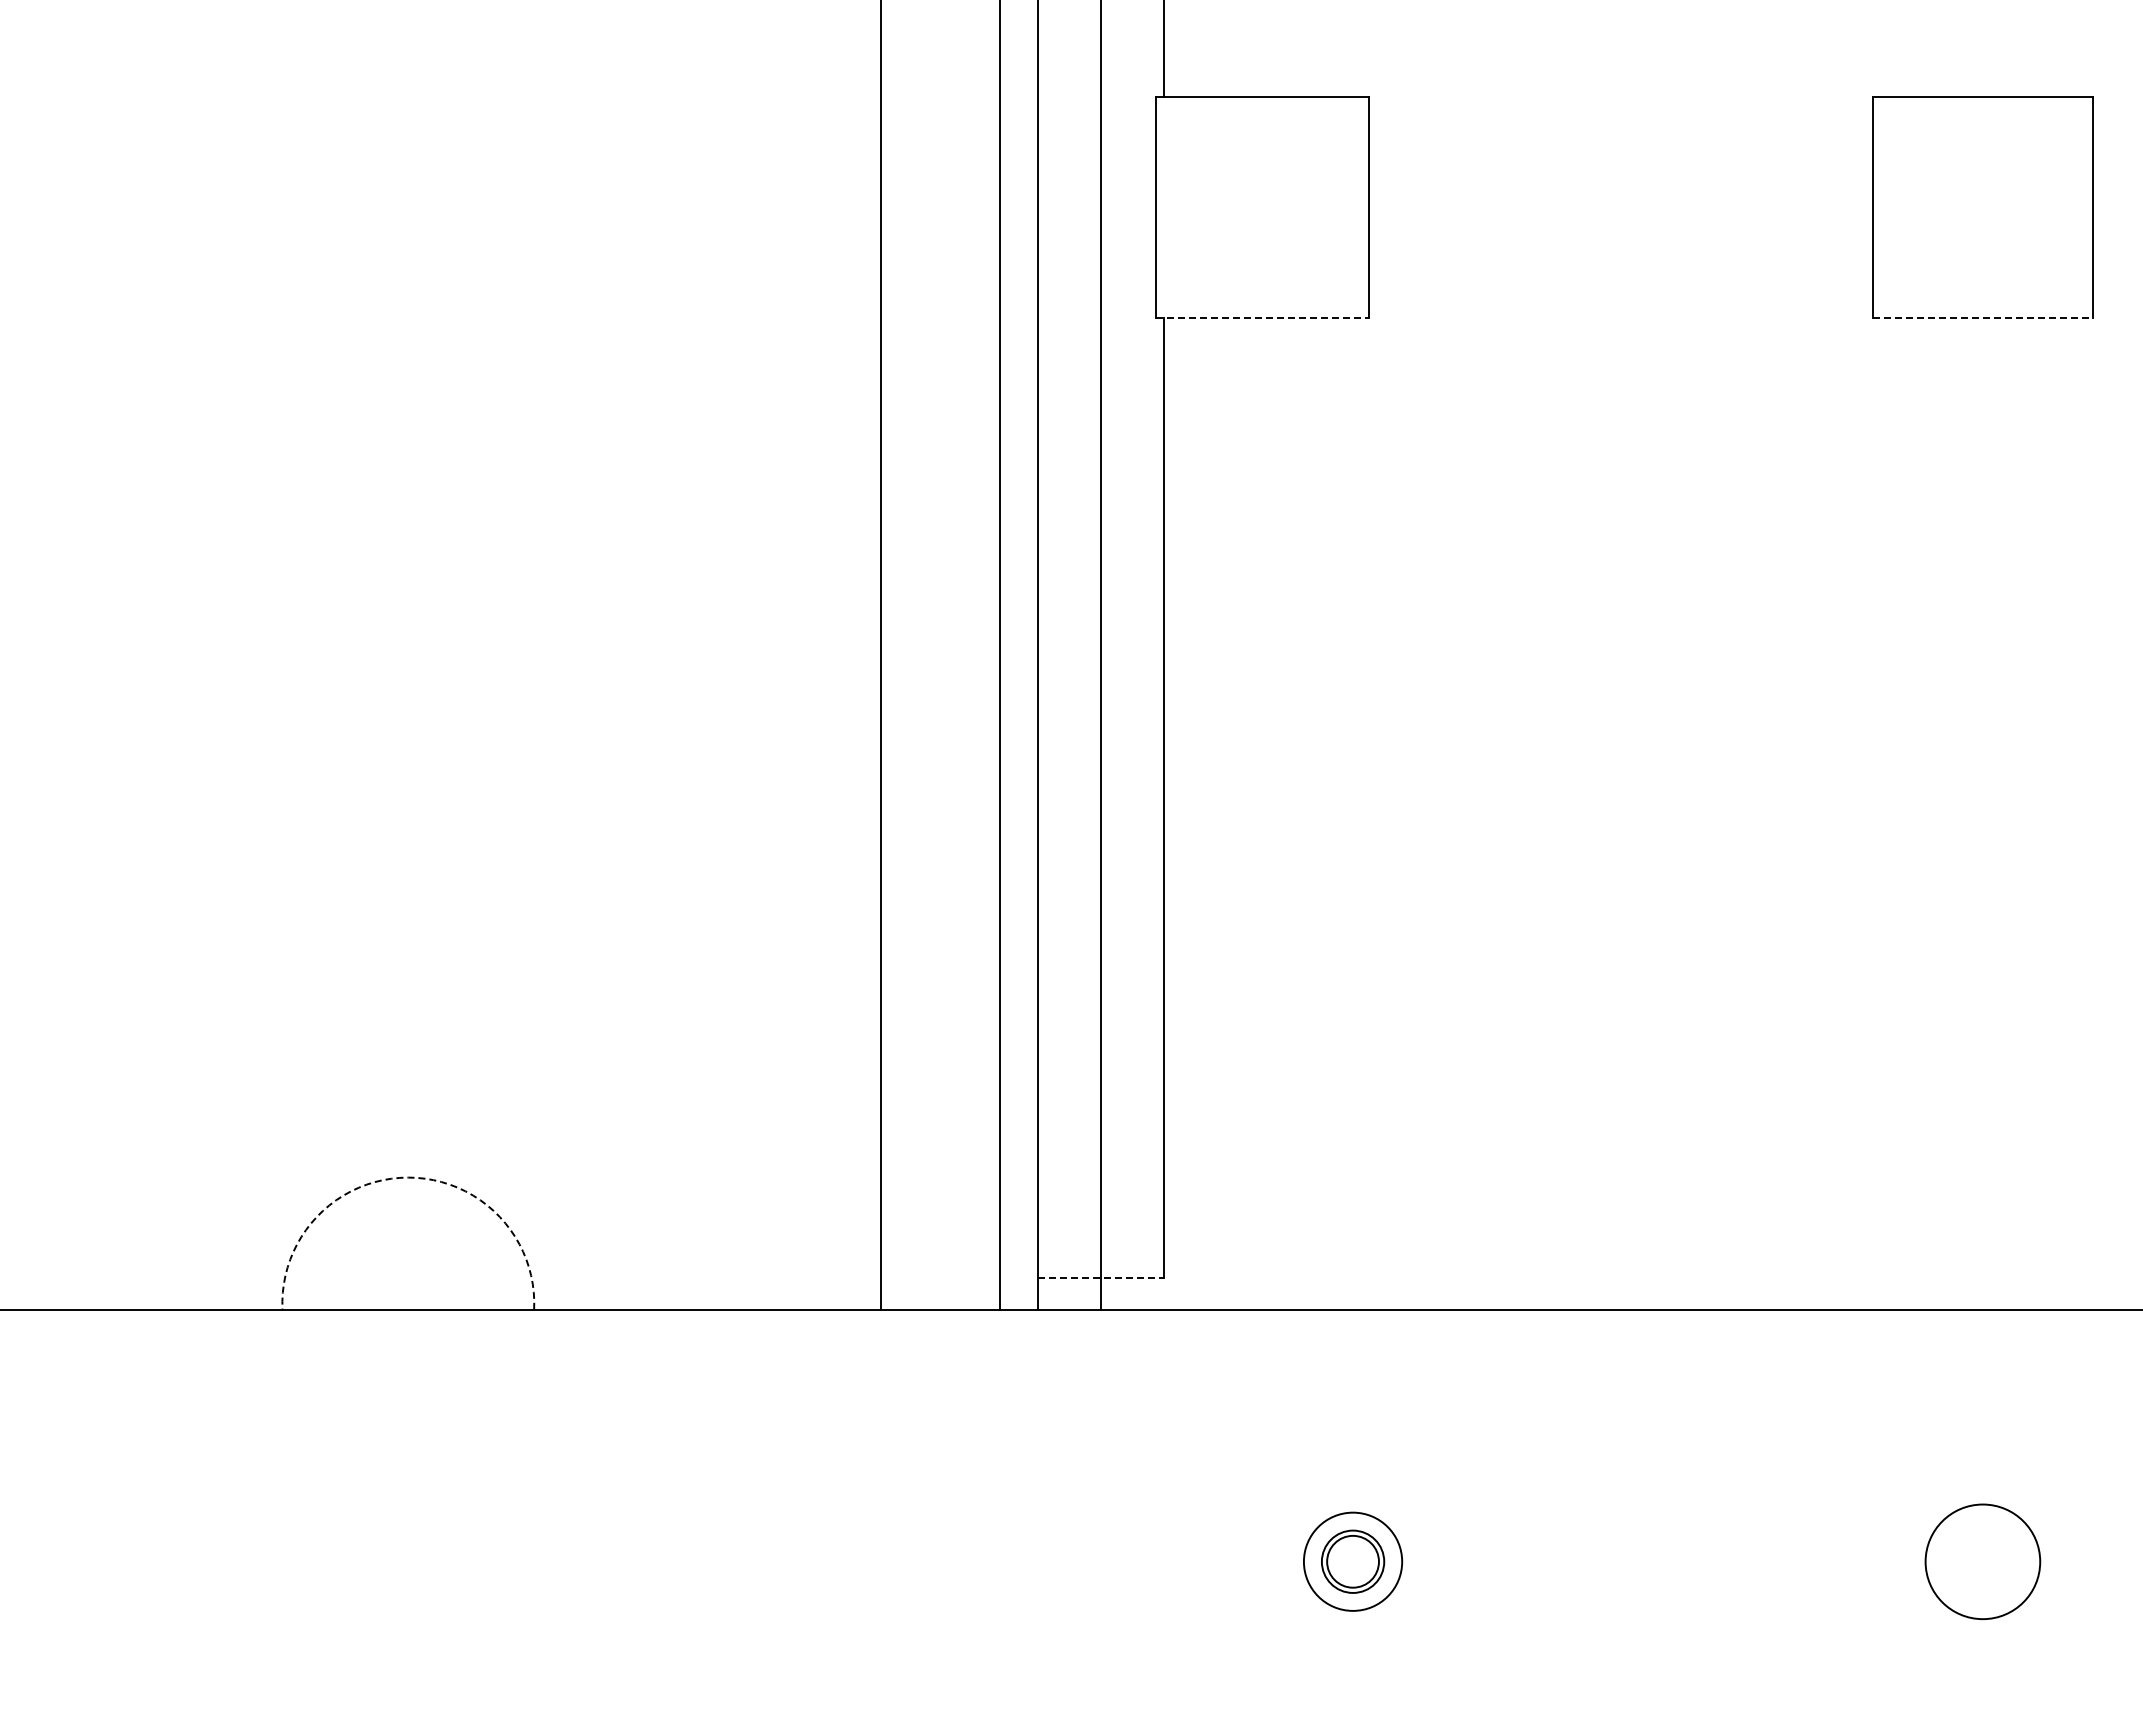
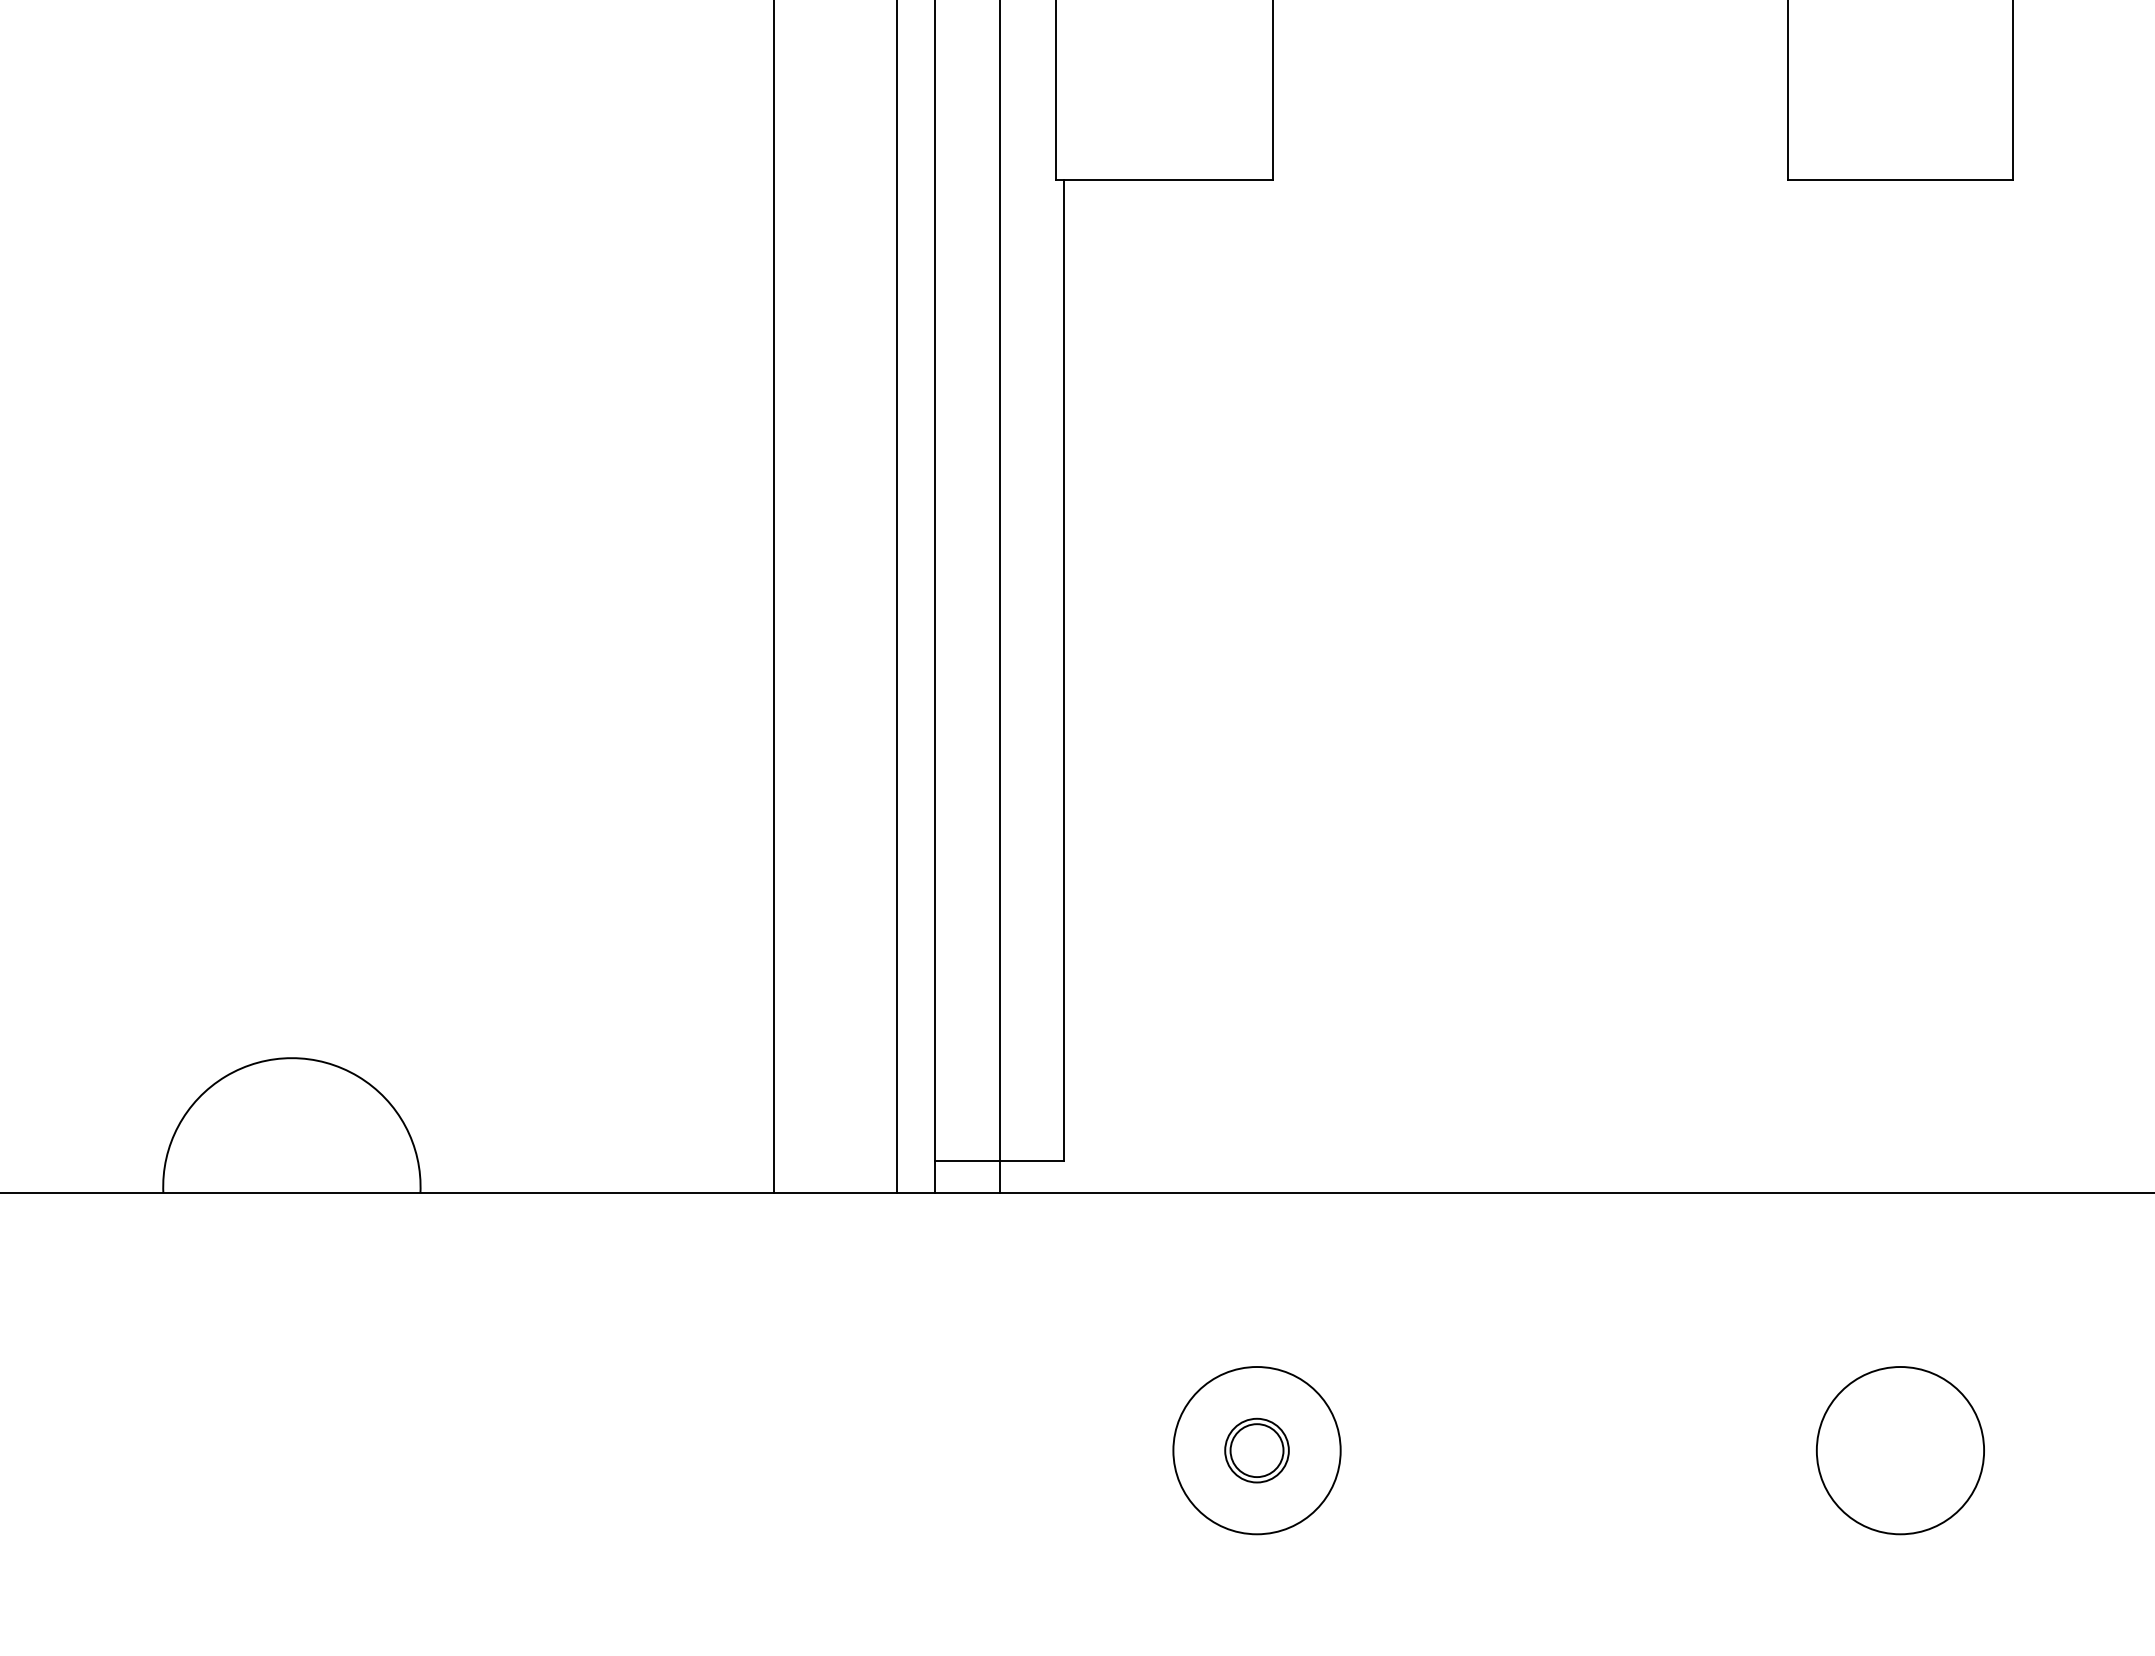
line: (1263, 317) -> (1165, 179), dashed -> solid
line: (1983, 317) -> (1901, 179), dashed -> solid
arc: (408, 1177) -> (292, 1058), dashed -> solid
line: (1101, 1278) -> (1000, 1161), dashed -> solid
circle: (1352, 1561) -> (1256, 1450), size x1.67
circle: (1982, 1561) -> (1900, 1450), size x1.43

